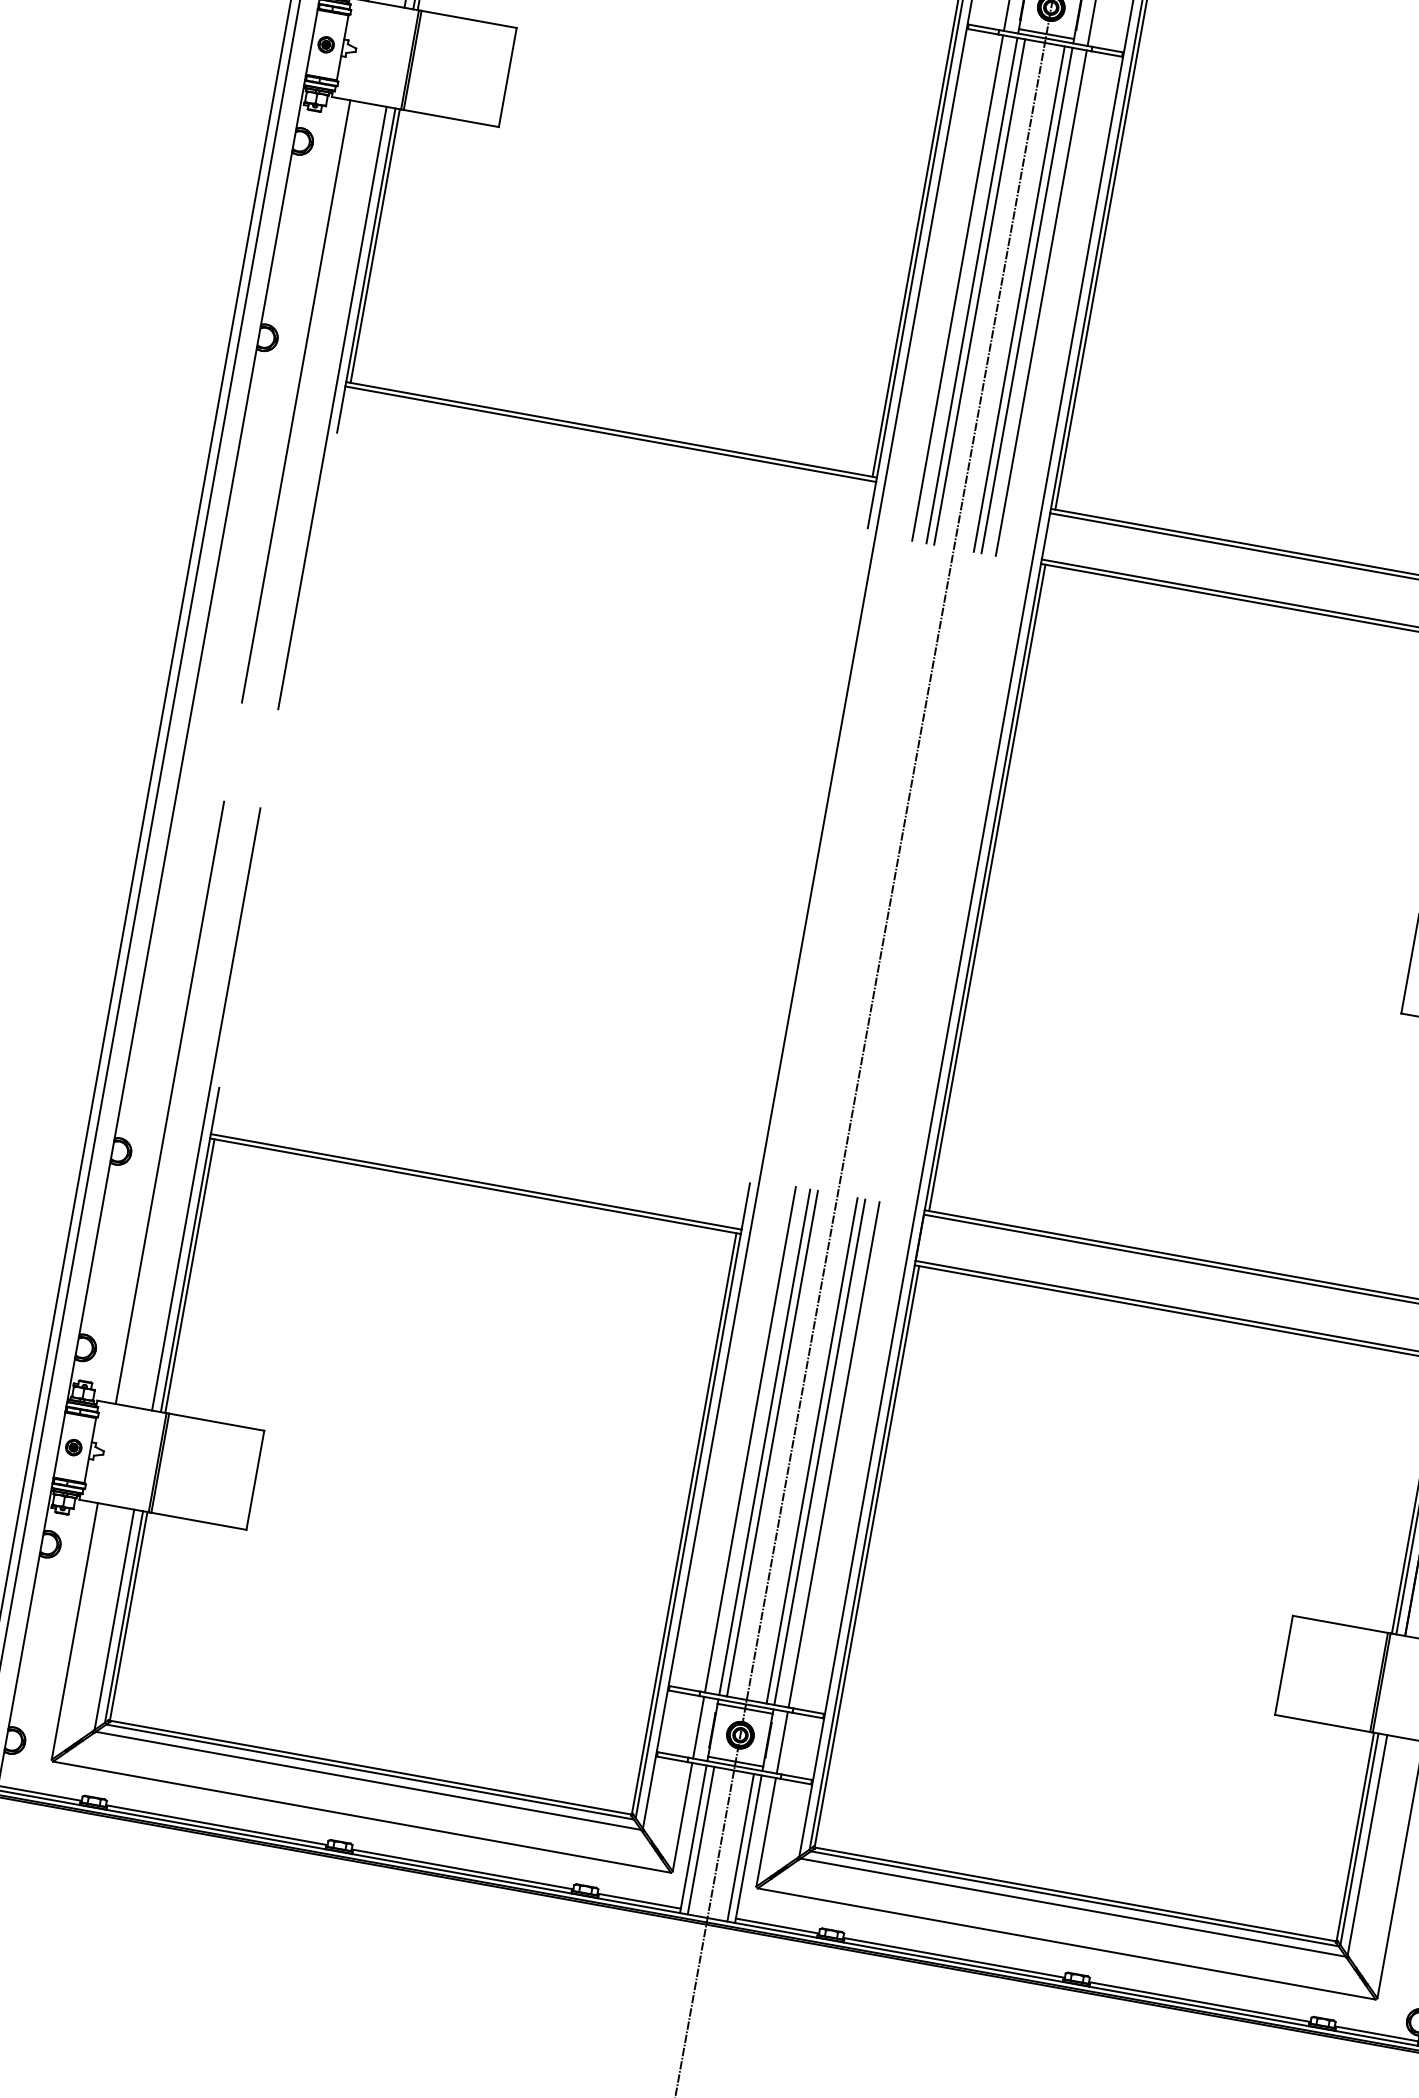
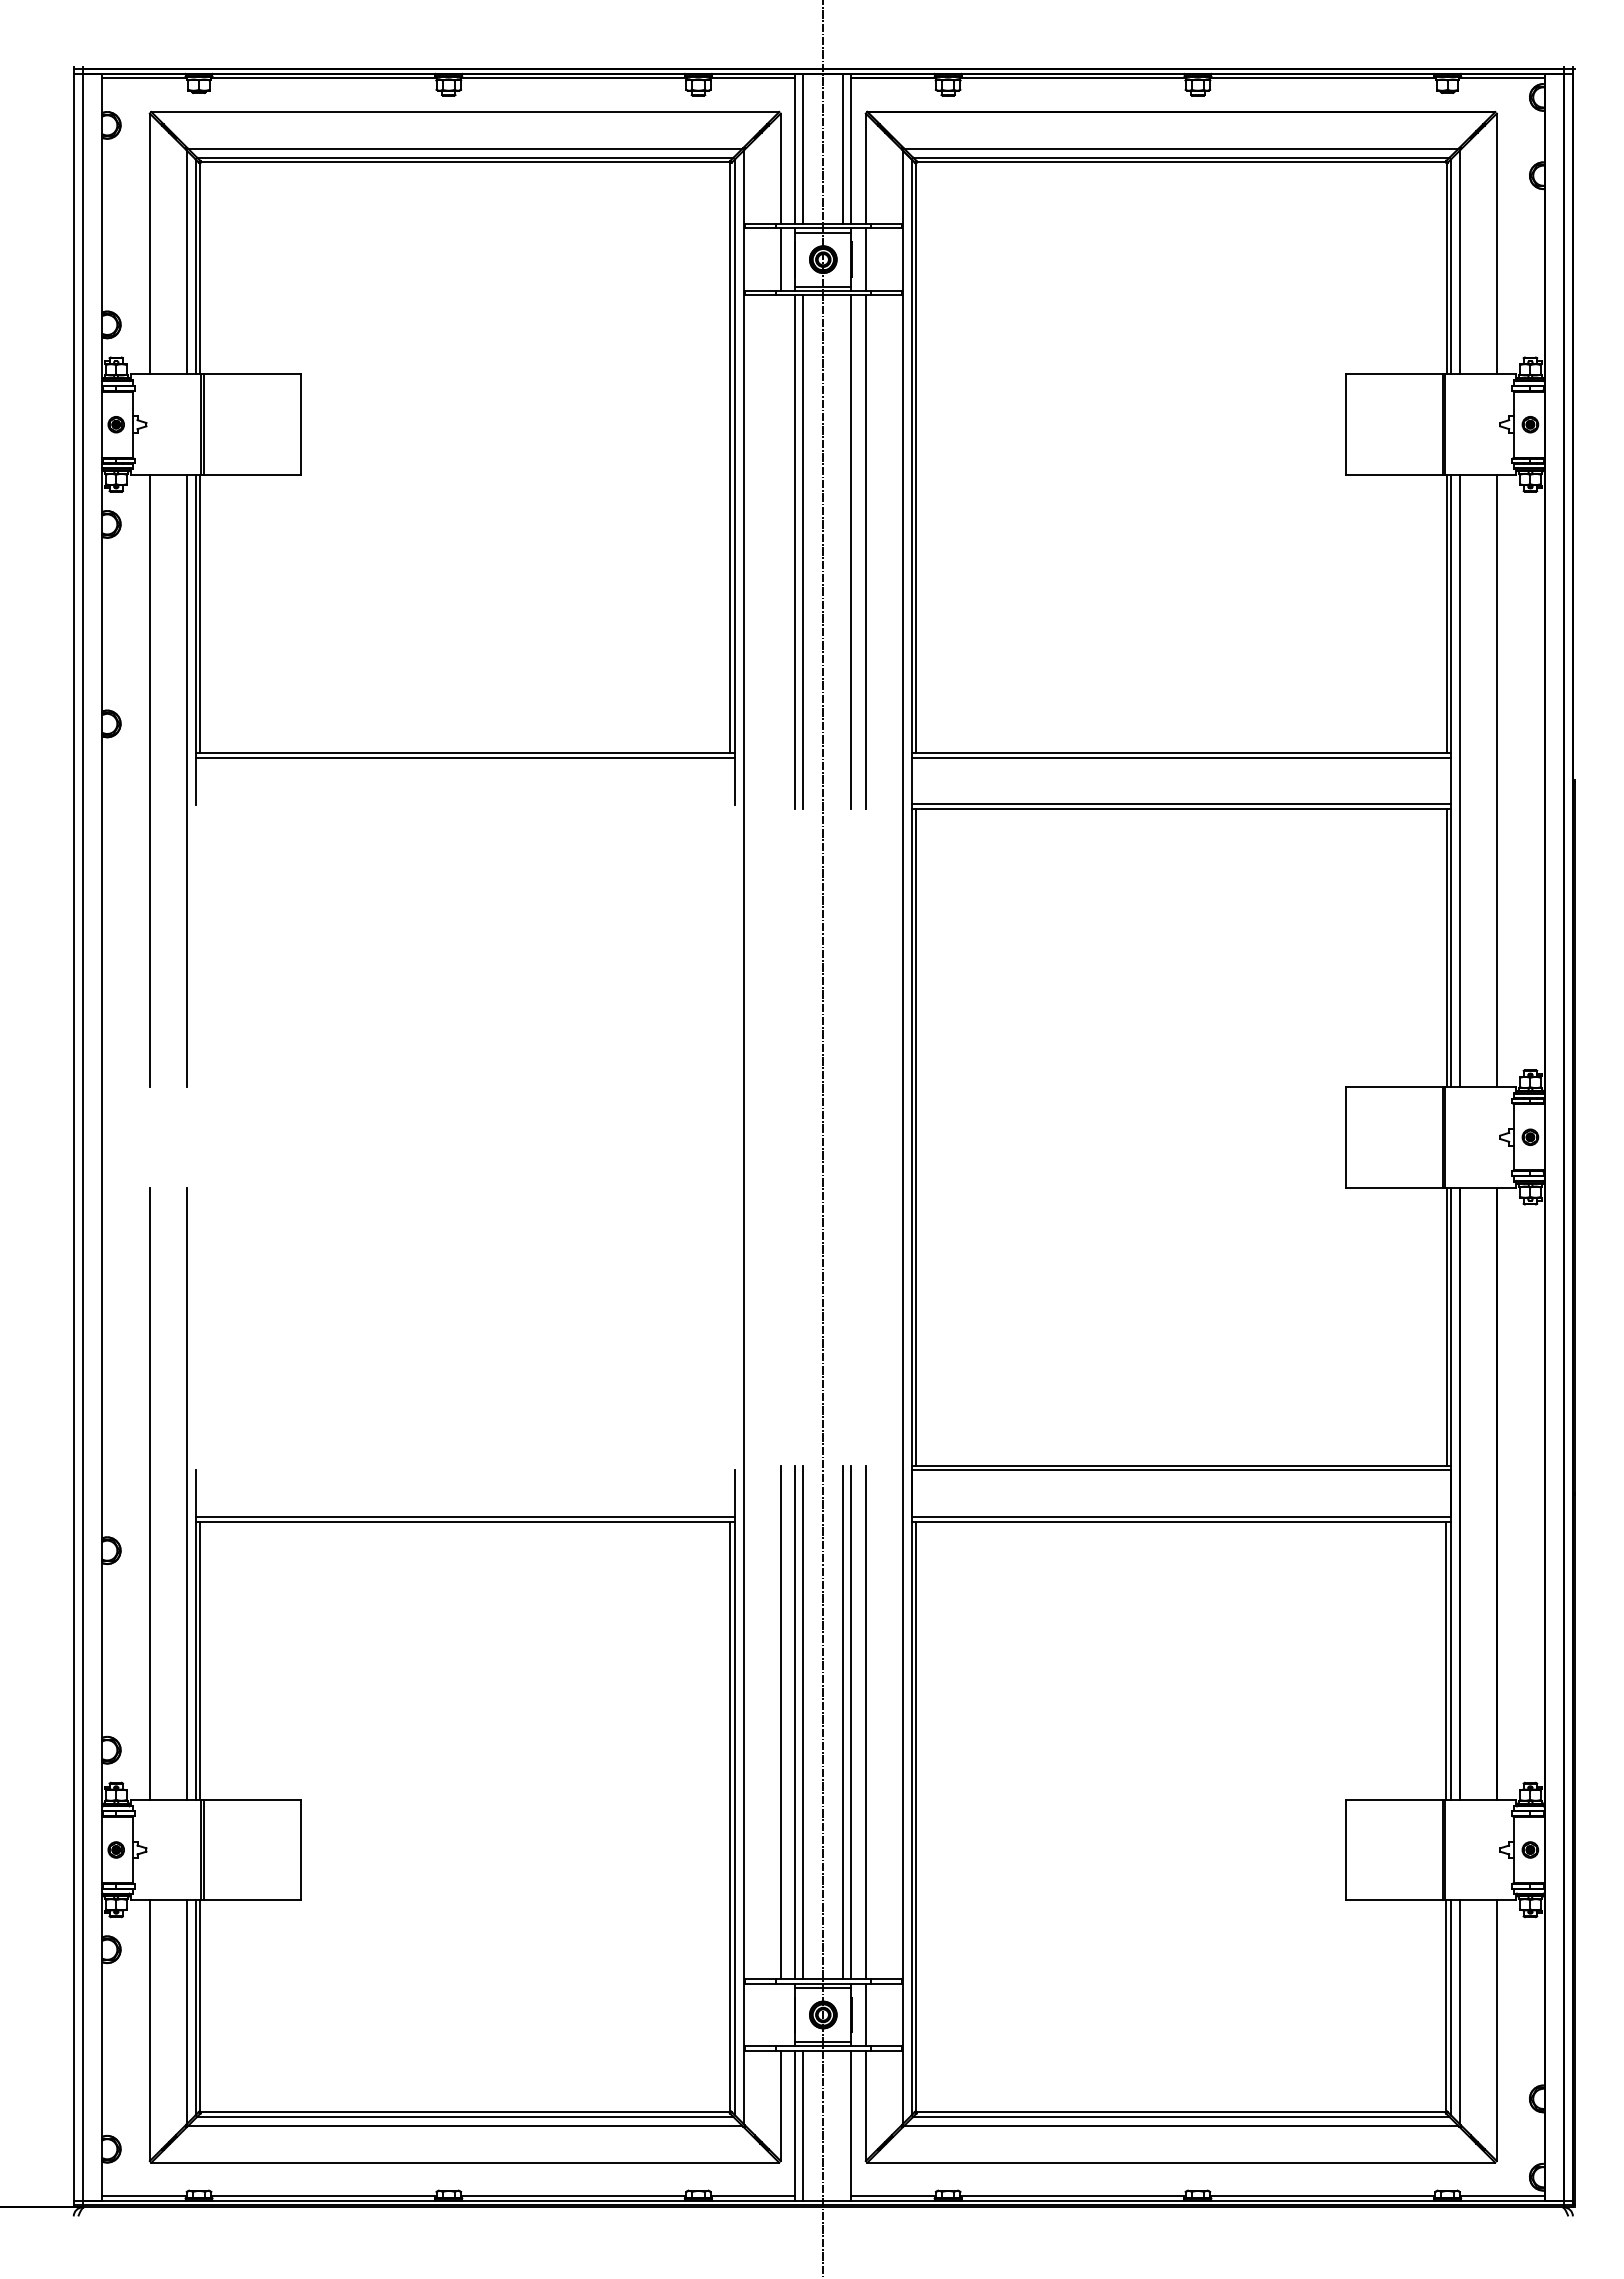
line: (957, 287) -> (780, 551), removed
line: (1019, 298) -> (843, 551), removed
line: (698, 1727) -> (780, 2014), removed
line: (740, 1847) -> (843, 2125), removed

